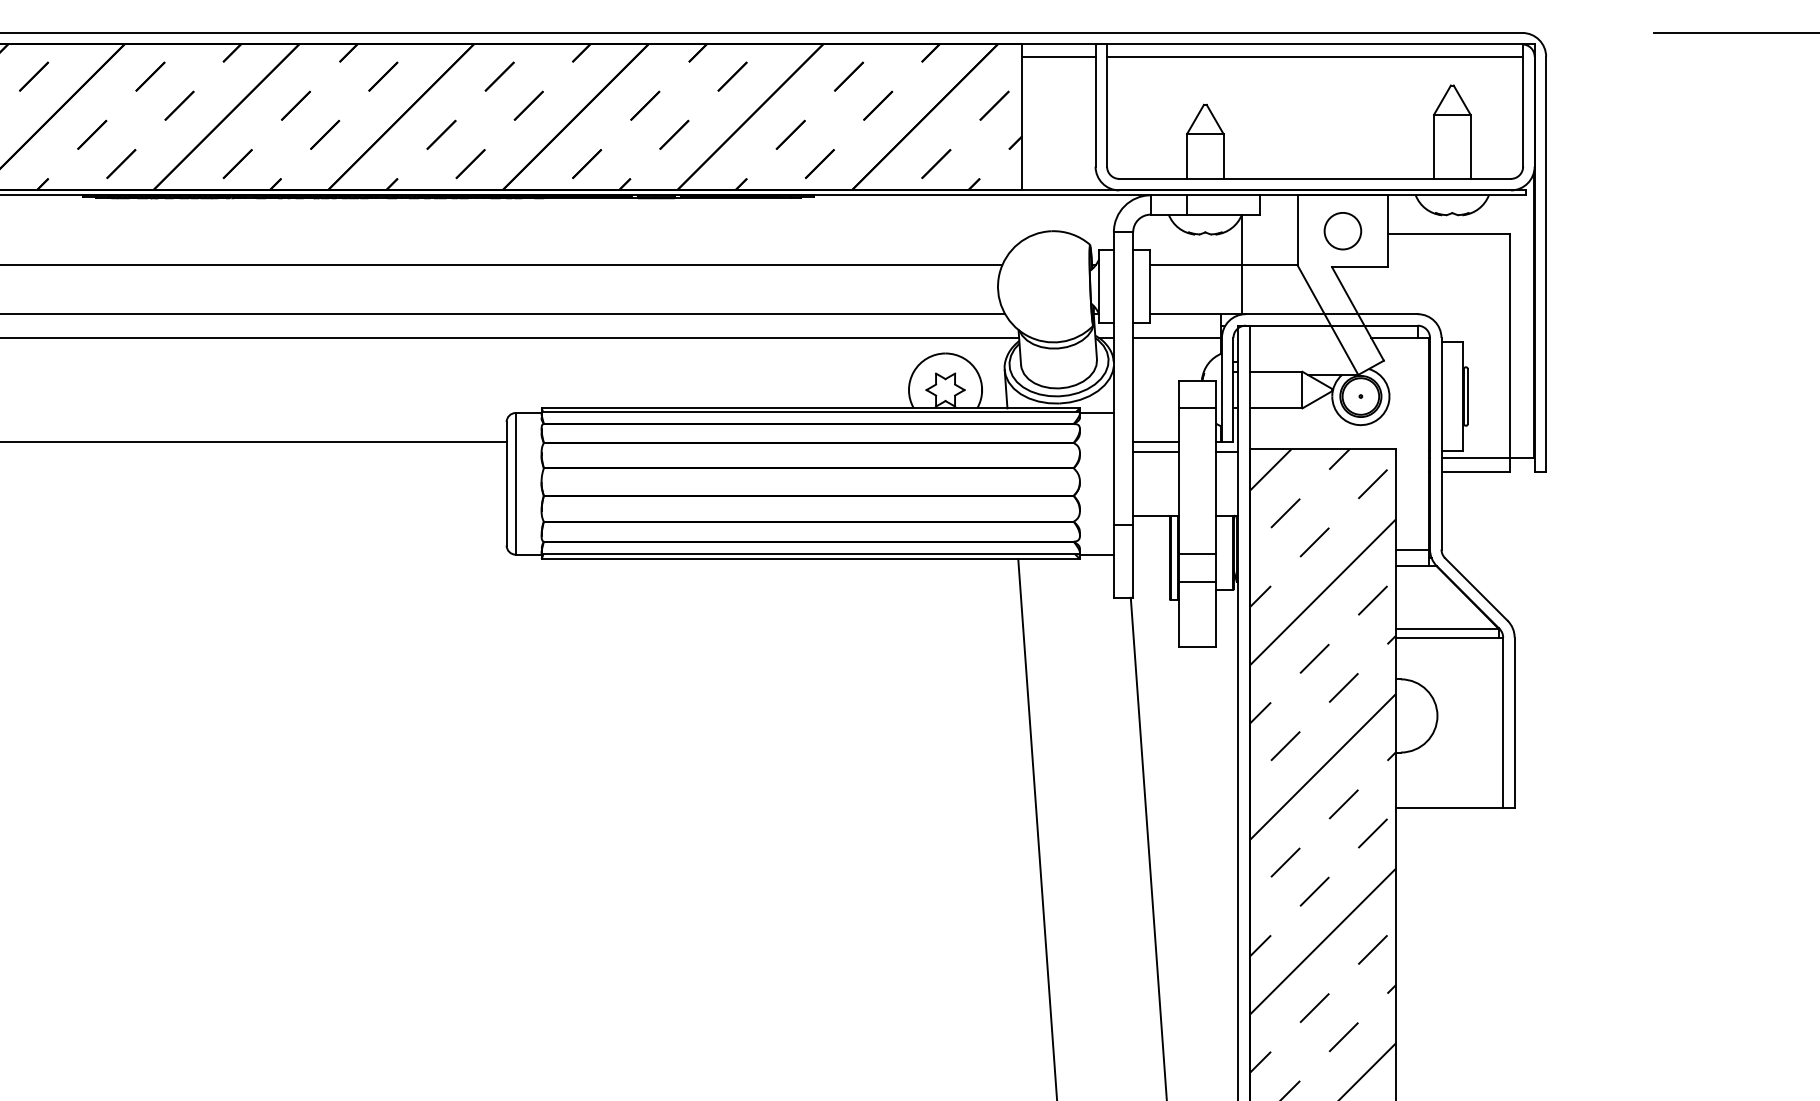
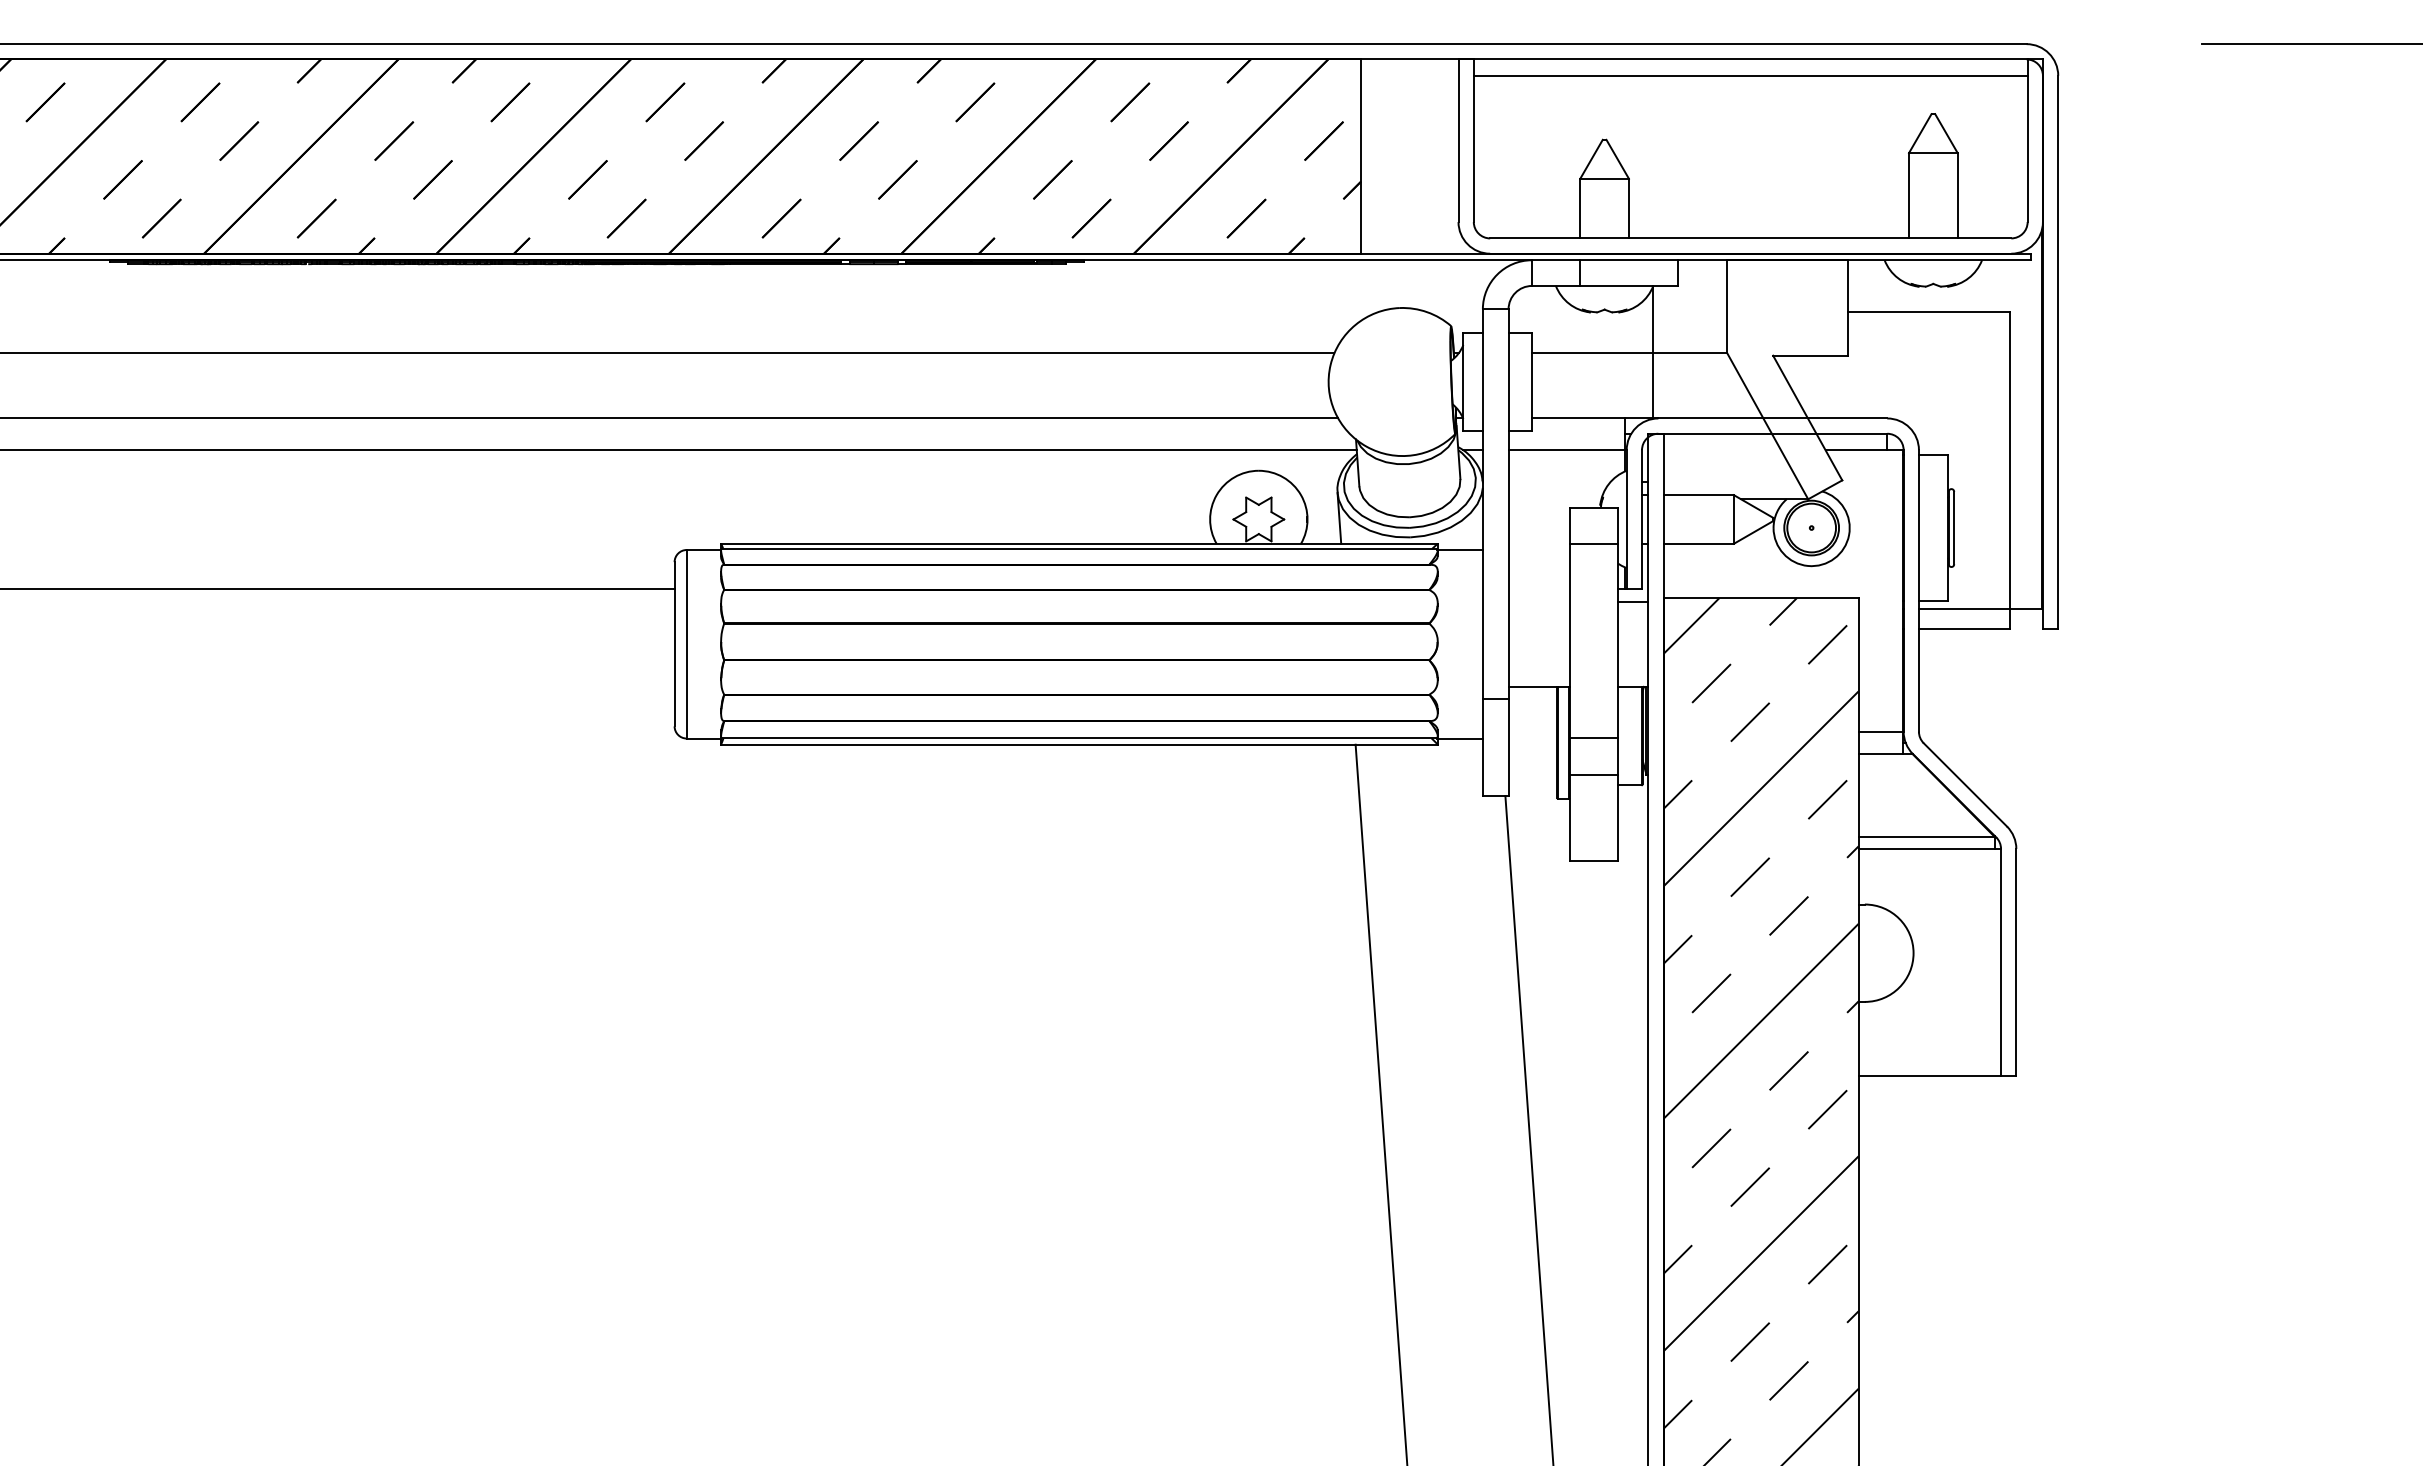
line: (1058, 56) -> (1409, 75), removed
circle: (1342, 230) -> (1787, 307), removed
line: (1155, 441) -> (1538, 588), removed
line: (1155, 451) -> (1538, 601), removed

